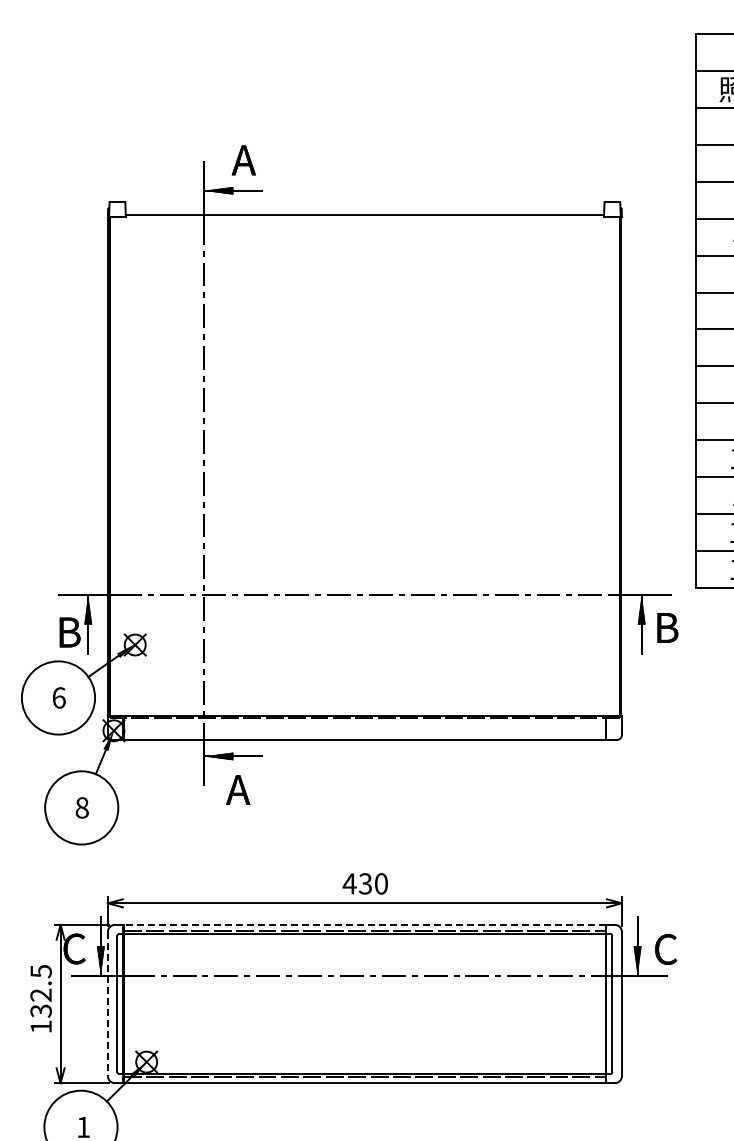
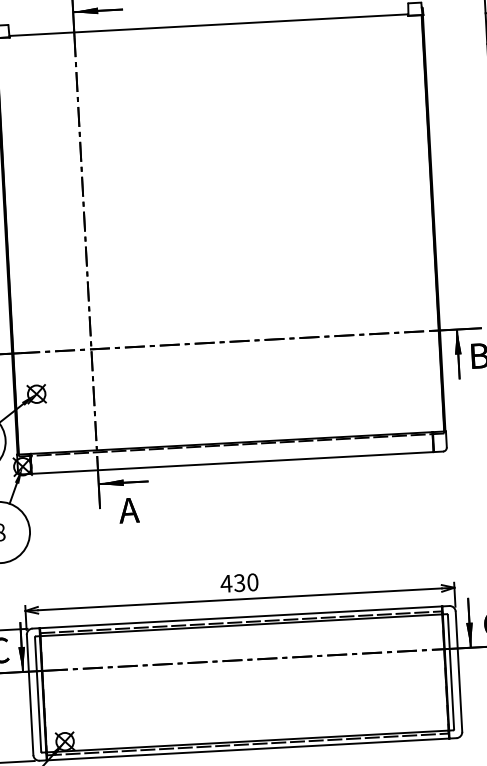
line: (364, 924) -> (240, 617), dashed -> solid
line: (107, 1004) -> (29, 695), dashed -> solid

